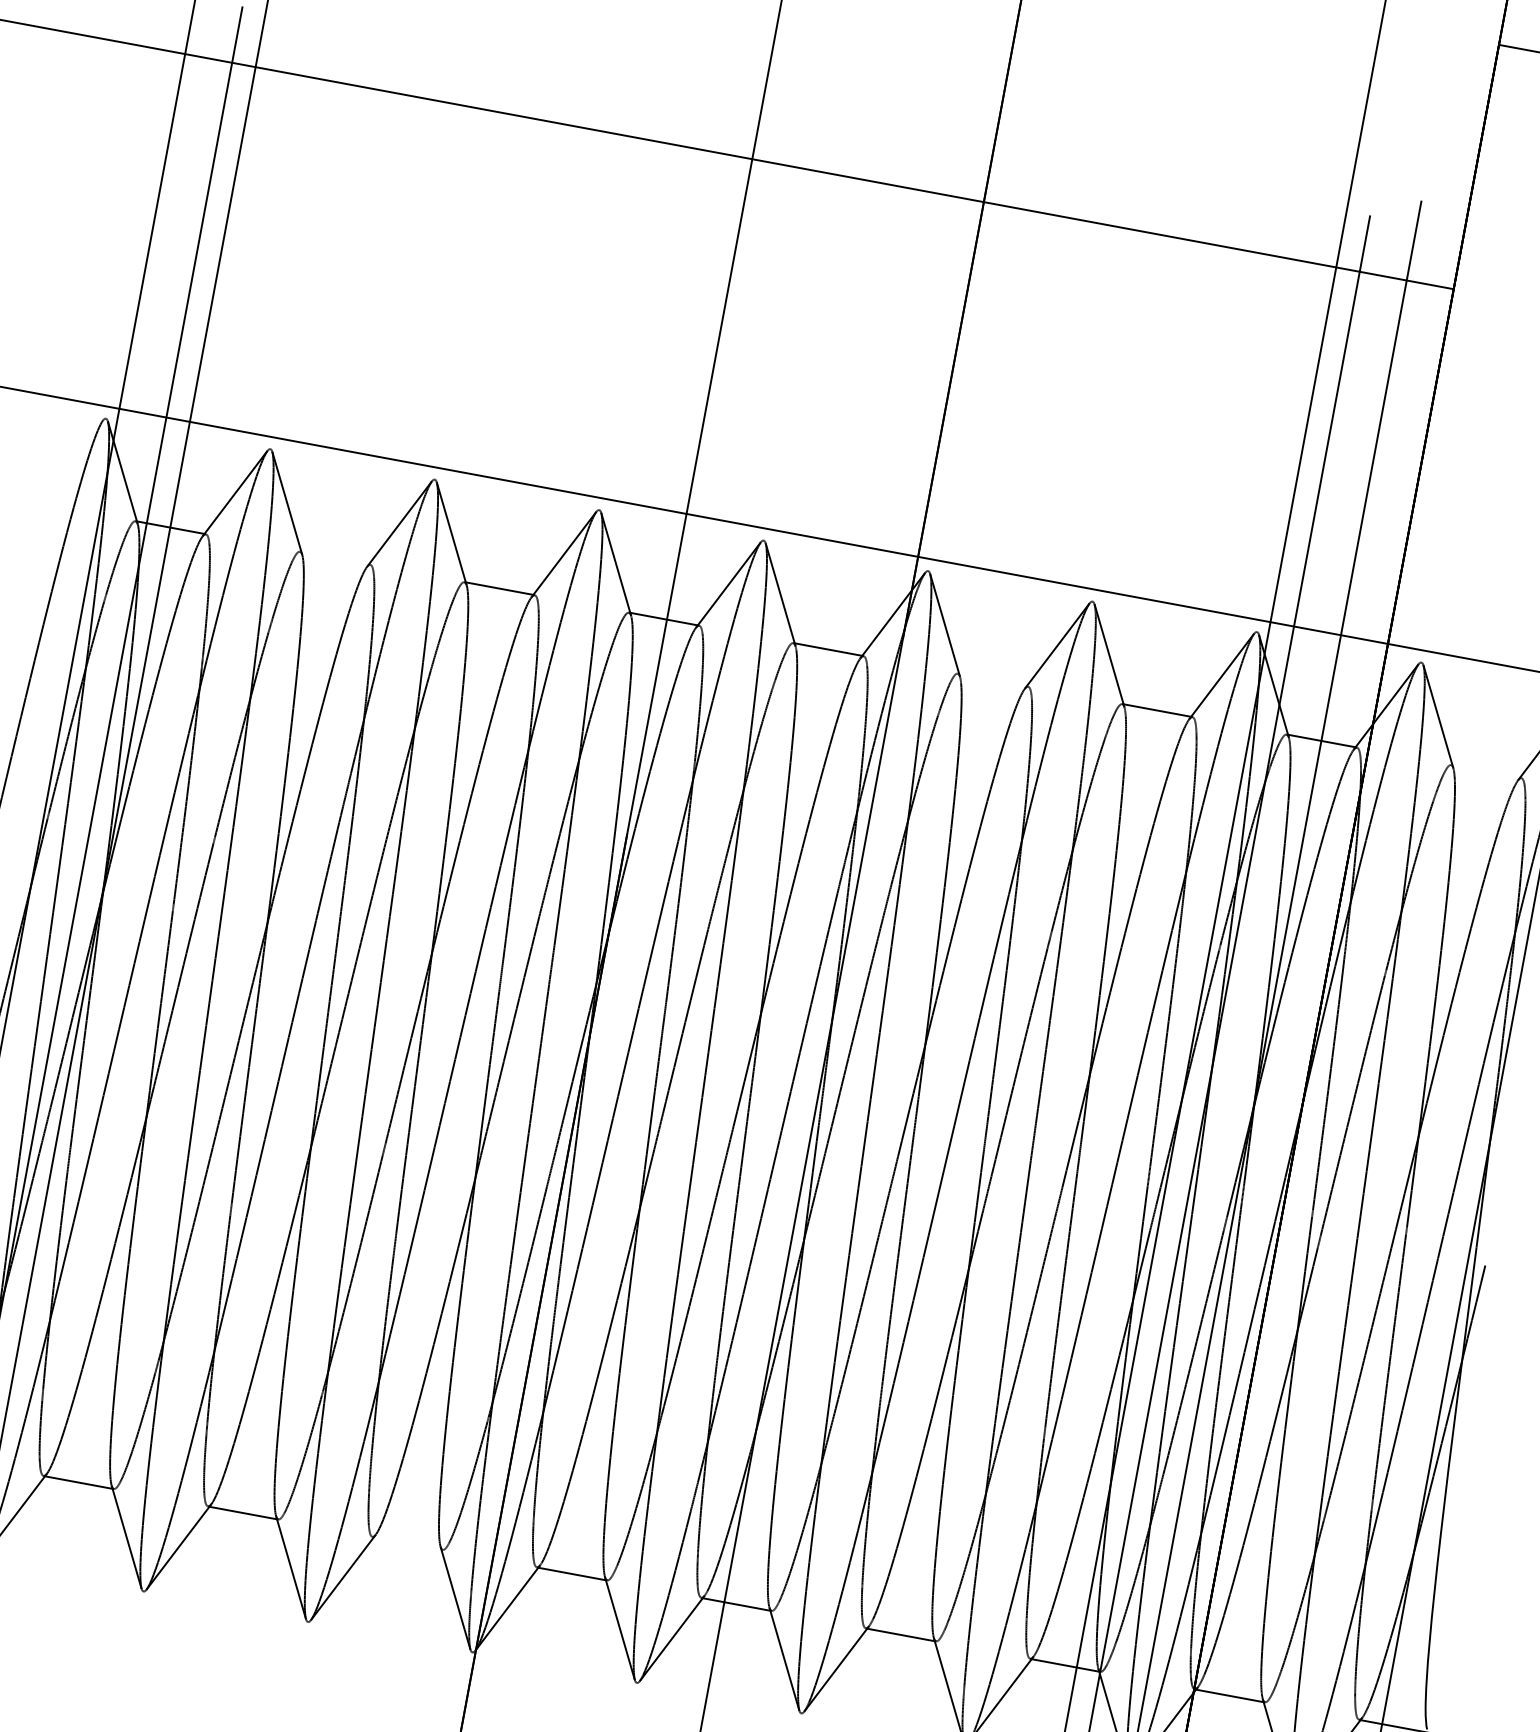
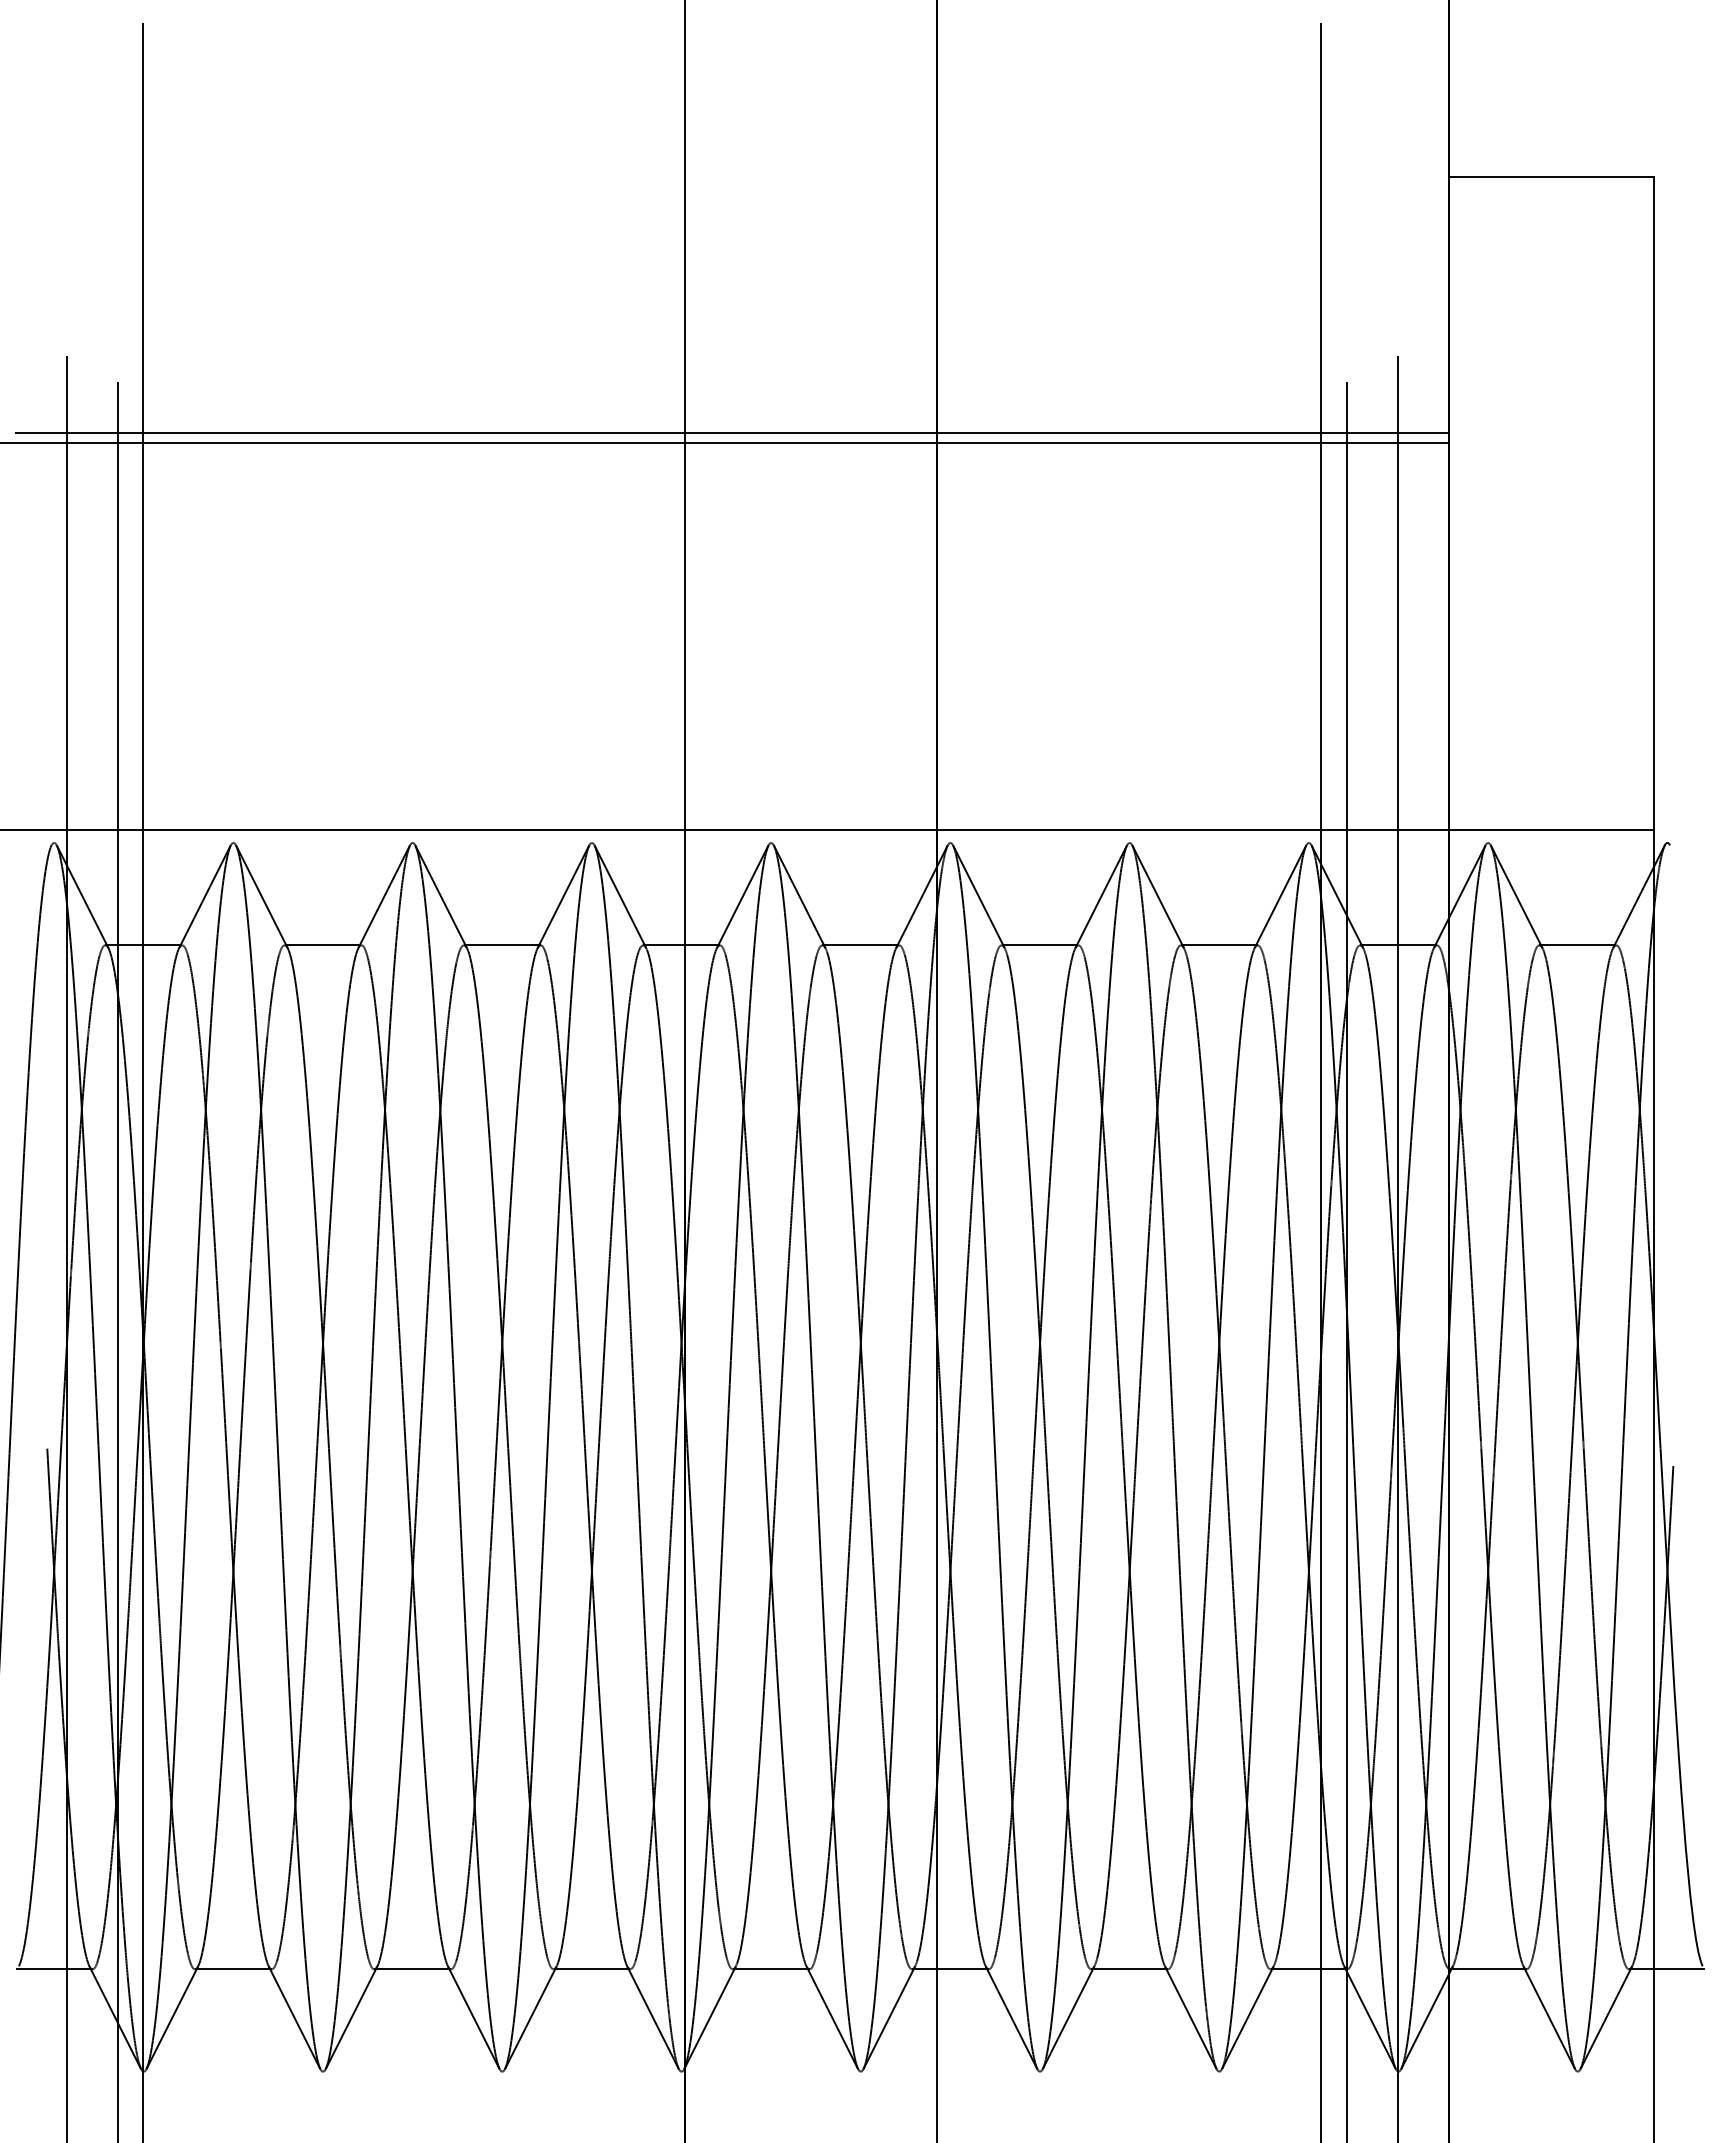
line: (797, 158) -> (732, 433), added
line: (334, 558) -> (322, 945), added
line: (992, 680) -> (1039, 945), added
line: (1485, 771) -> (1577, 945), added
line: (407, 1543) -> (591, 1969), added

